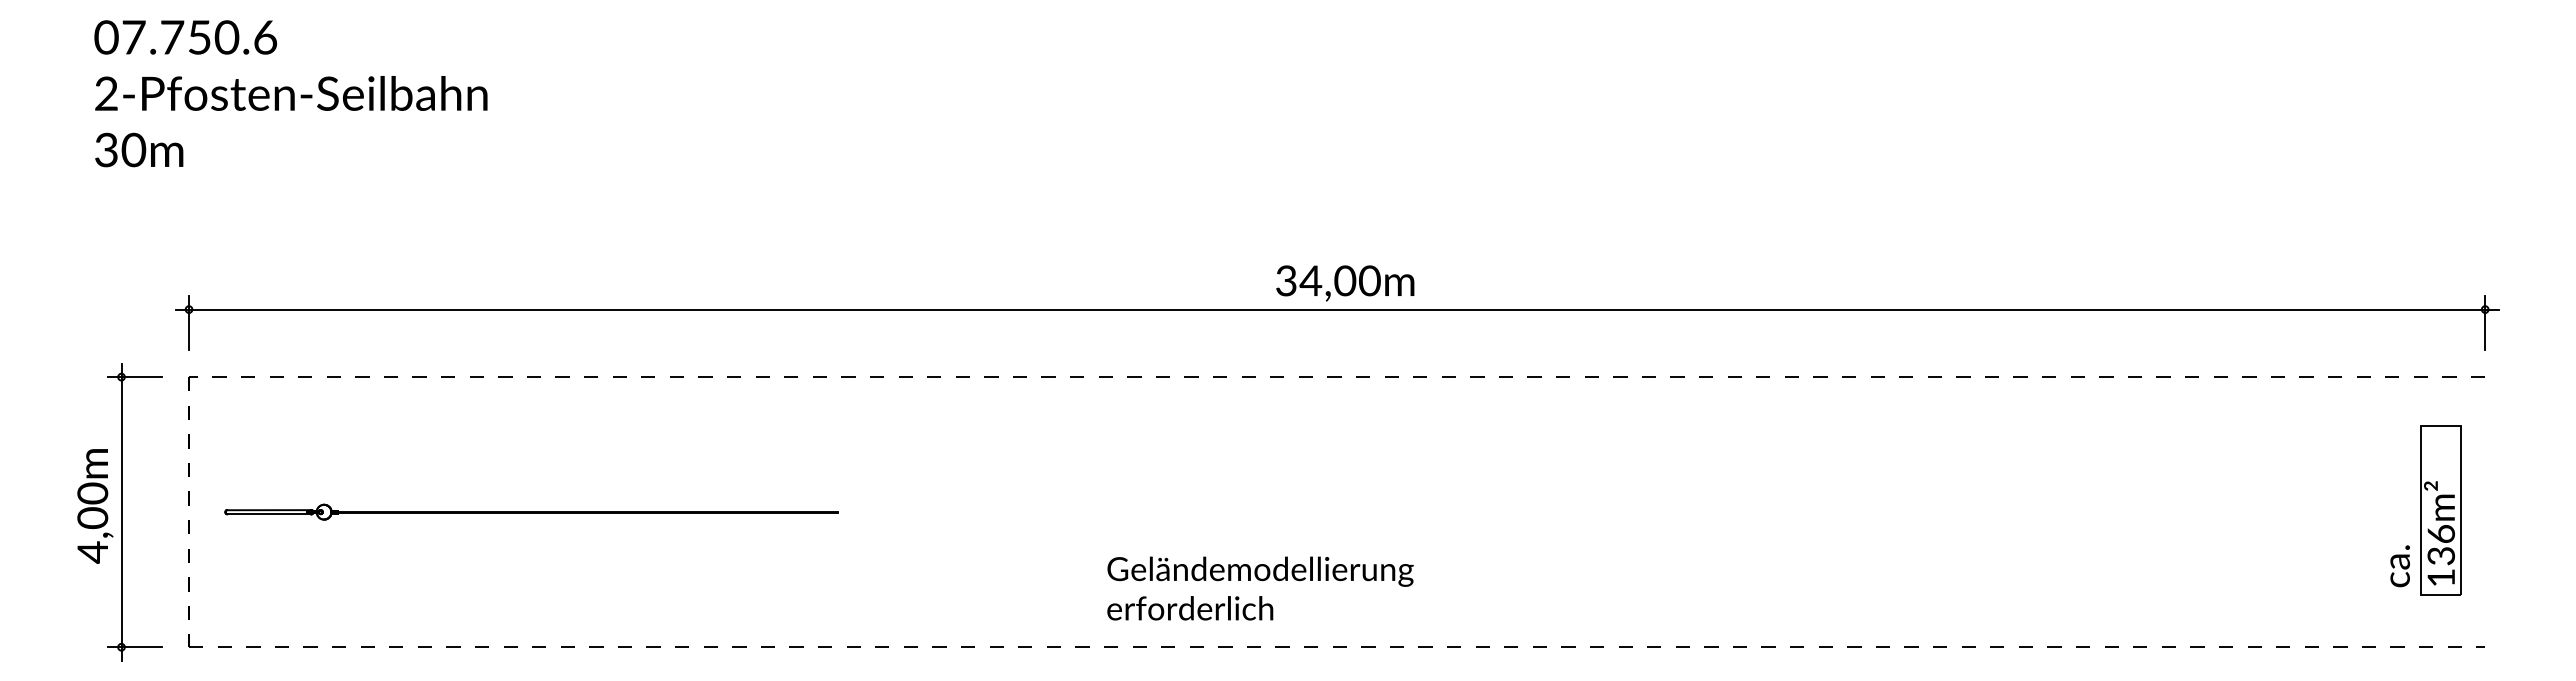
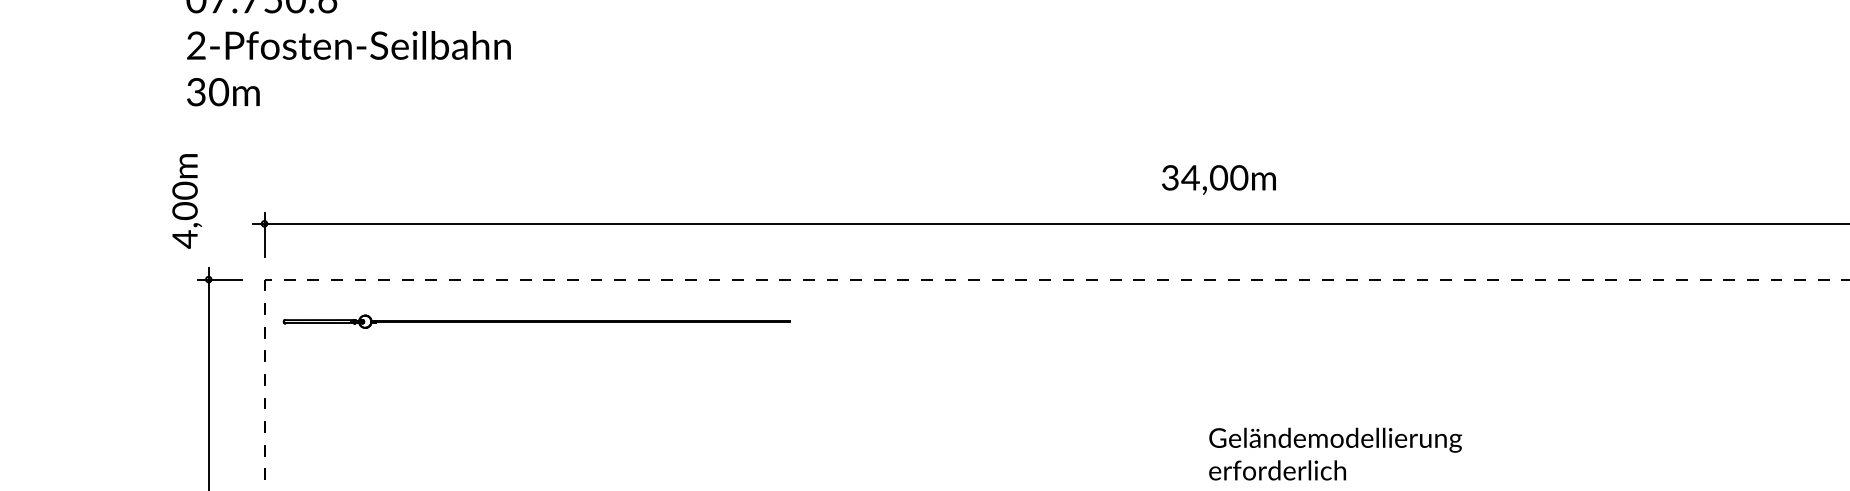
text: (1345, 283) -> (1219, 180), moved
text: (95, 506) -> (187, 201), moved
part: (531, 511) -> (536, 321), moved
text: (1260, 588) -> (1335, 454), moved

